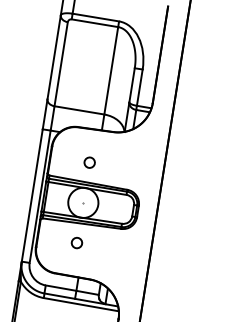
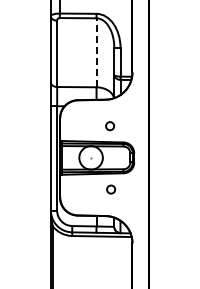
line: (111, 70) -> (96, 52), solid -> dashed
circle: (90, 163) -> (110, 126), moved
circle: (77, 243) -> (111, 189), moved

